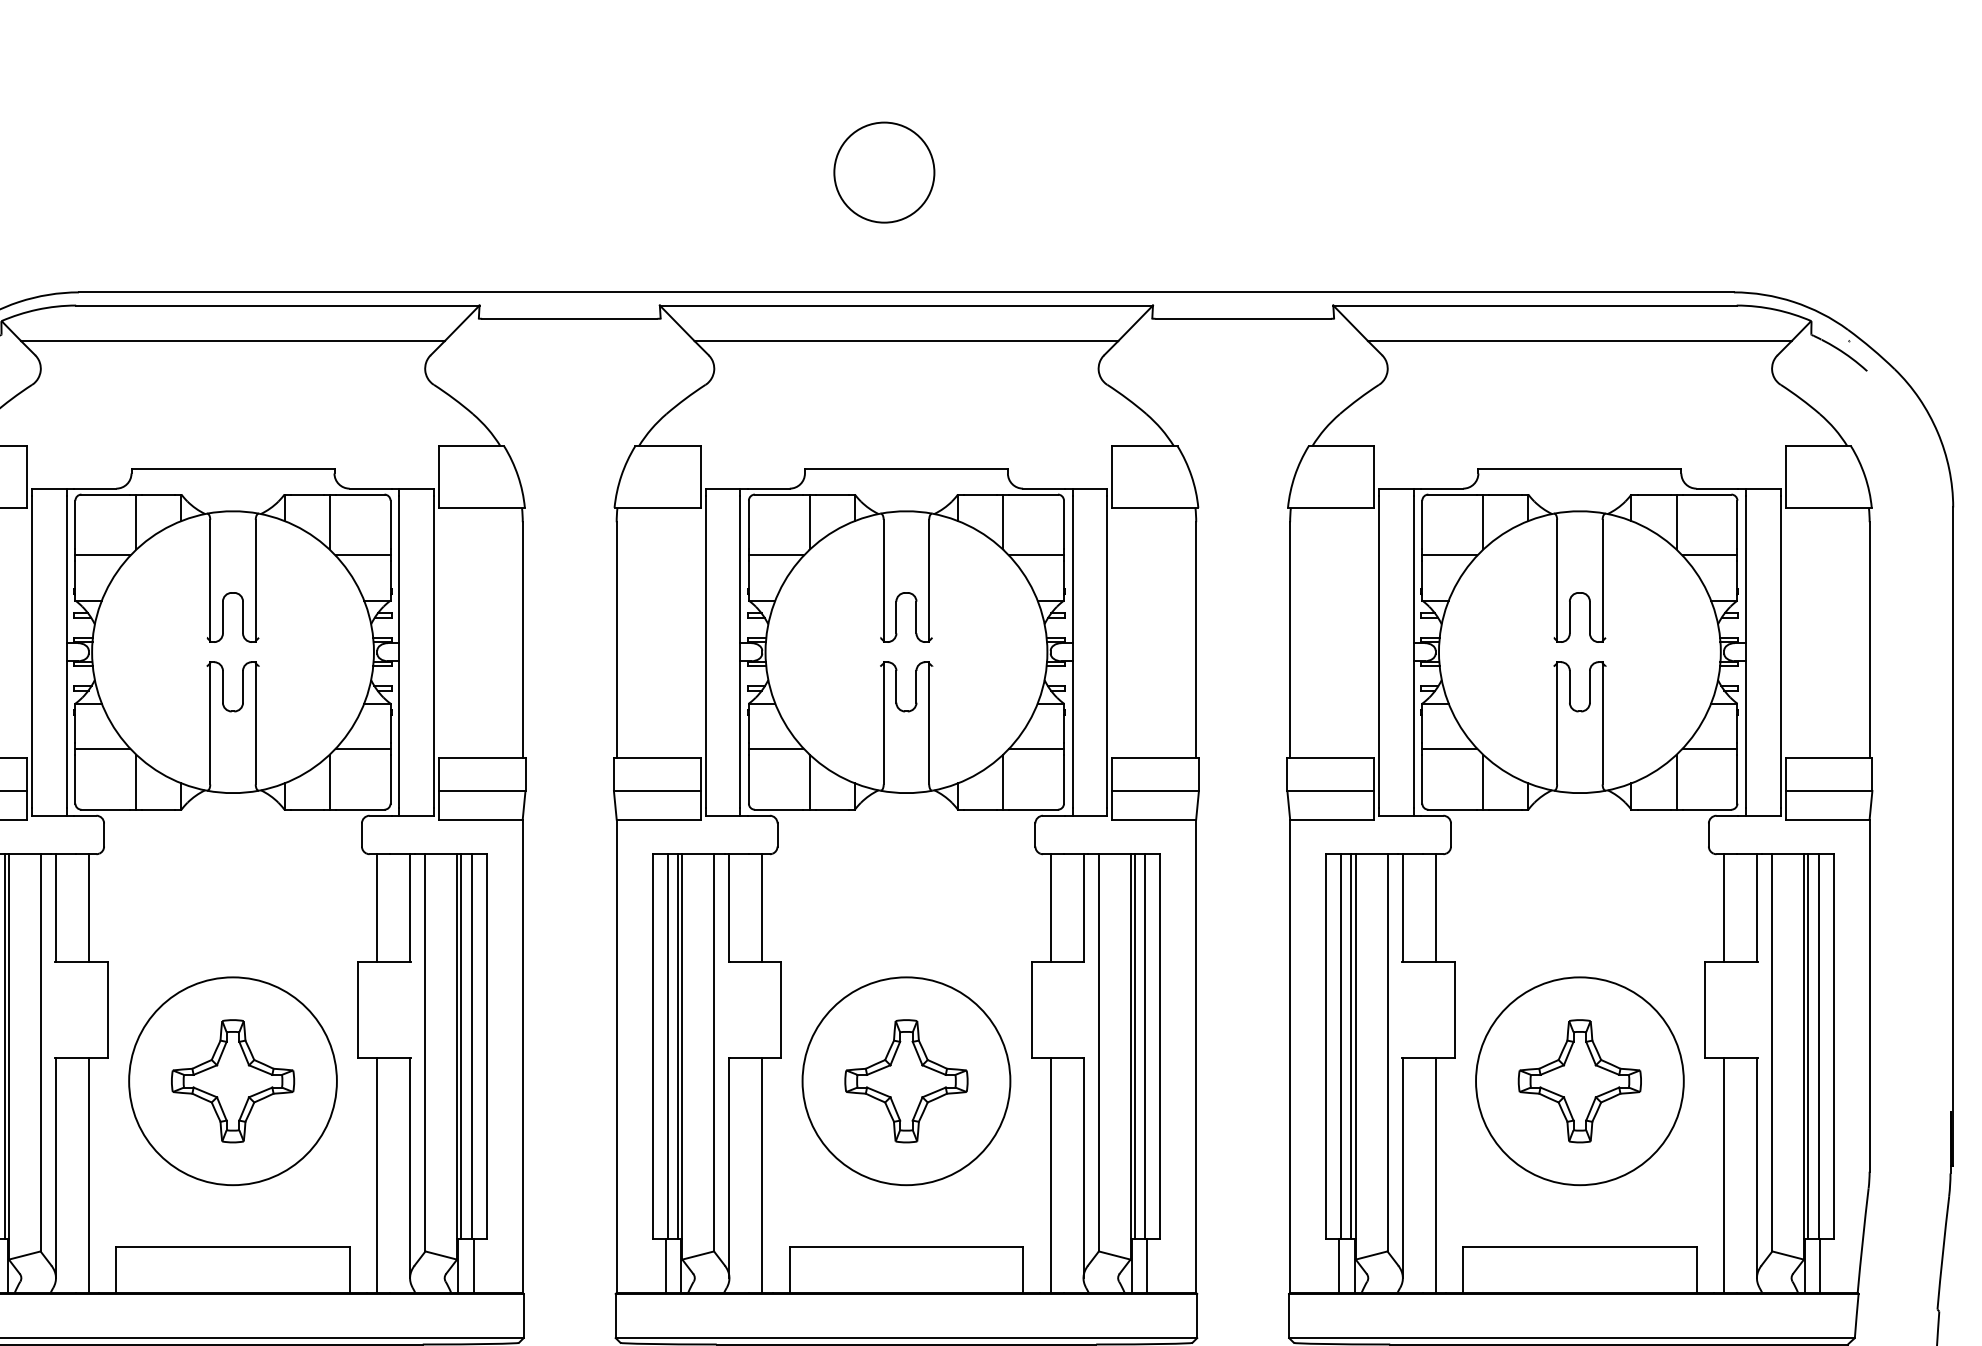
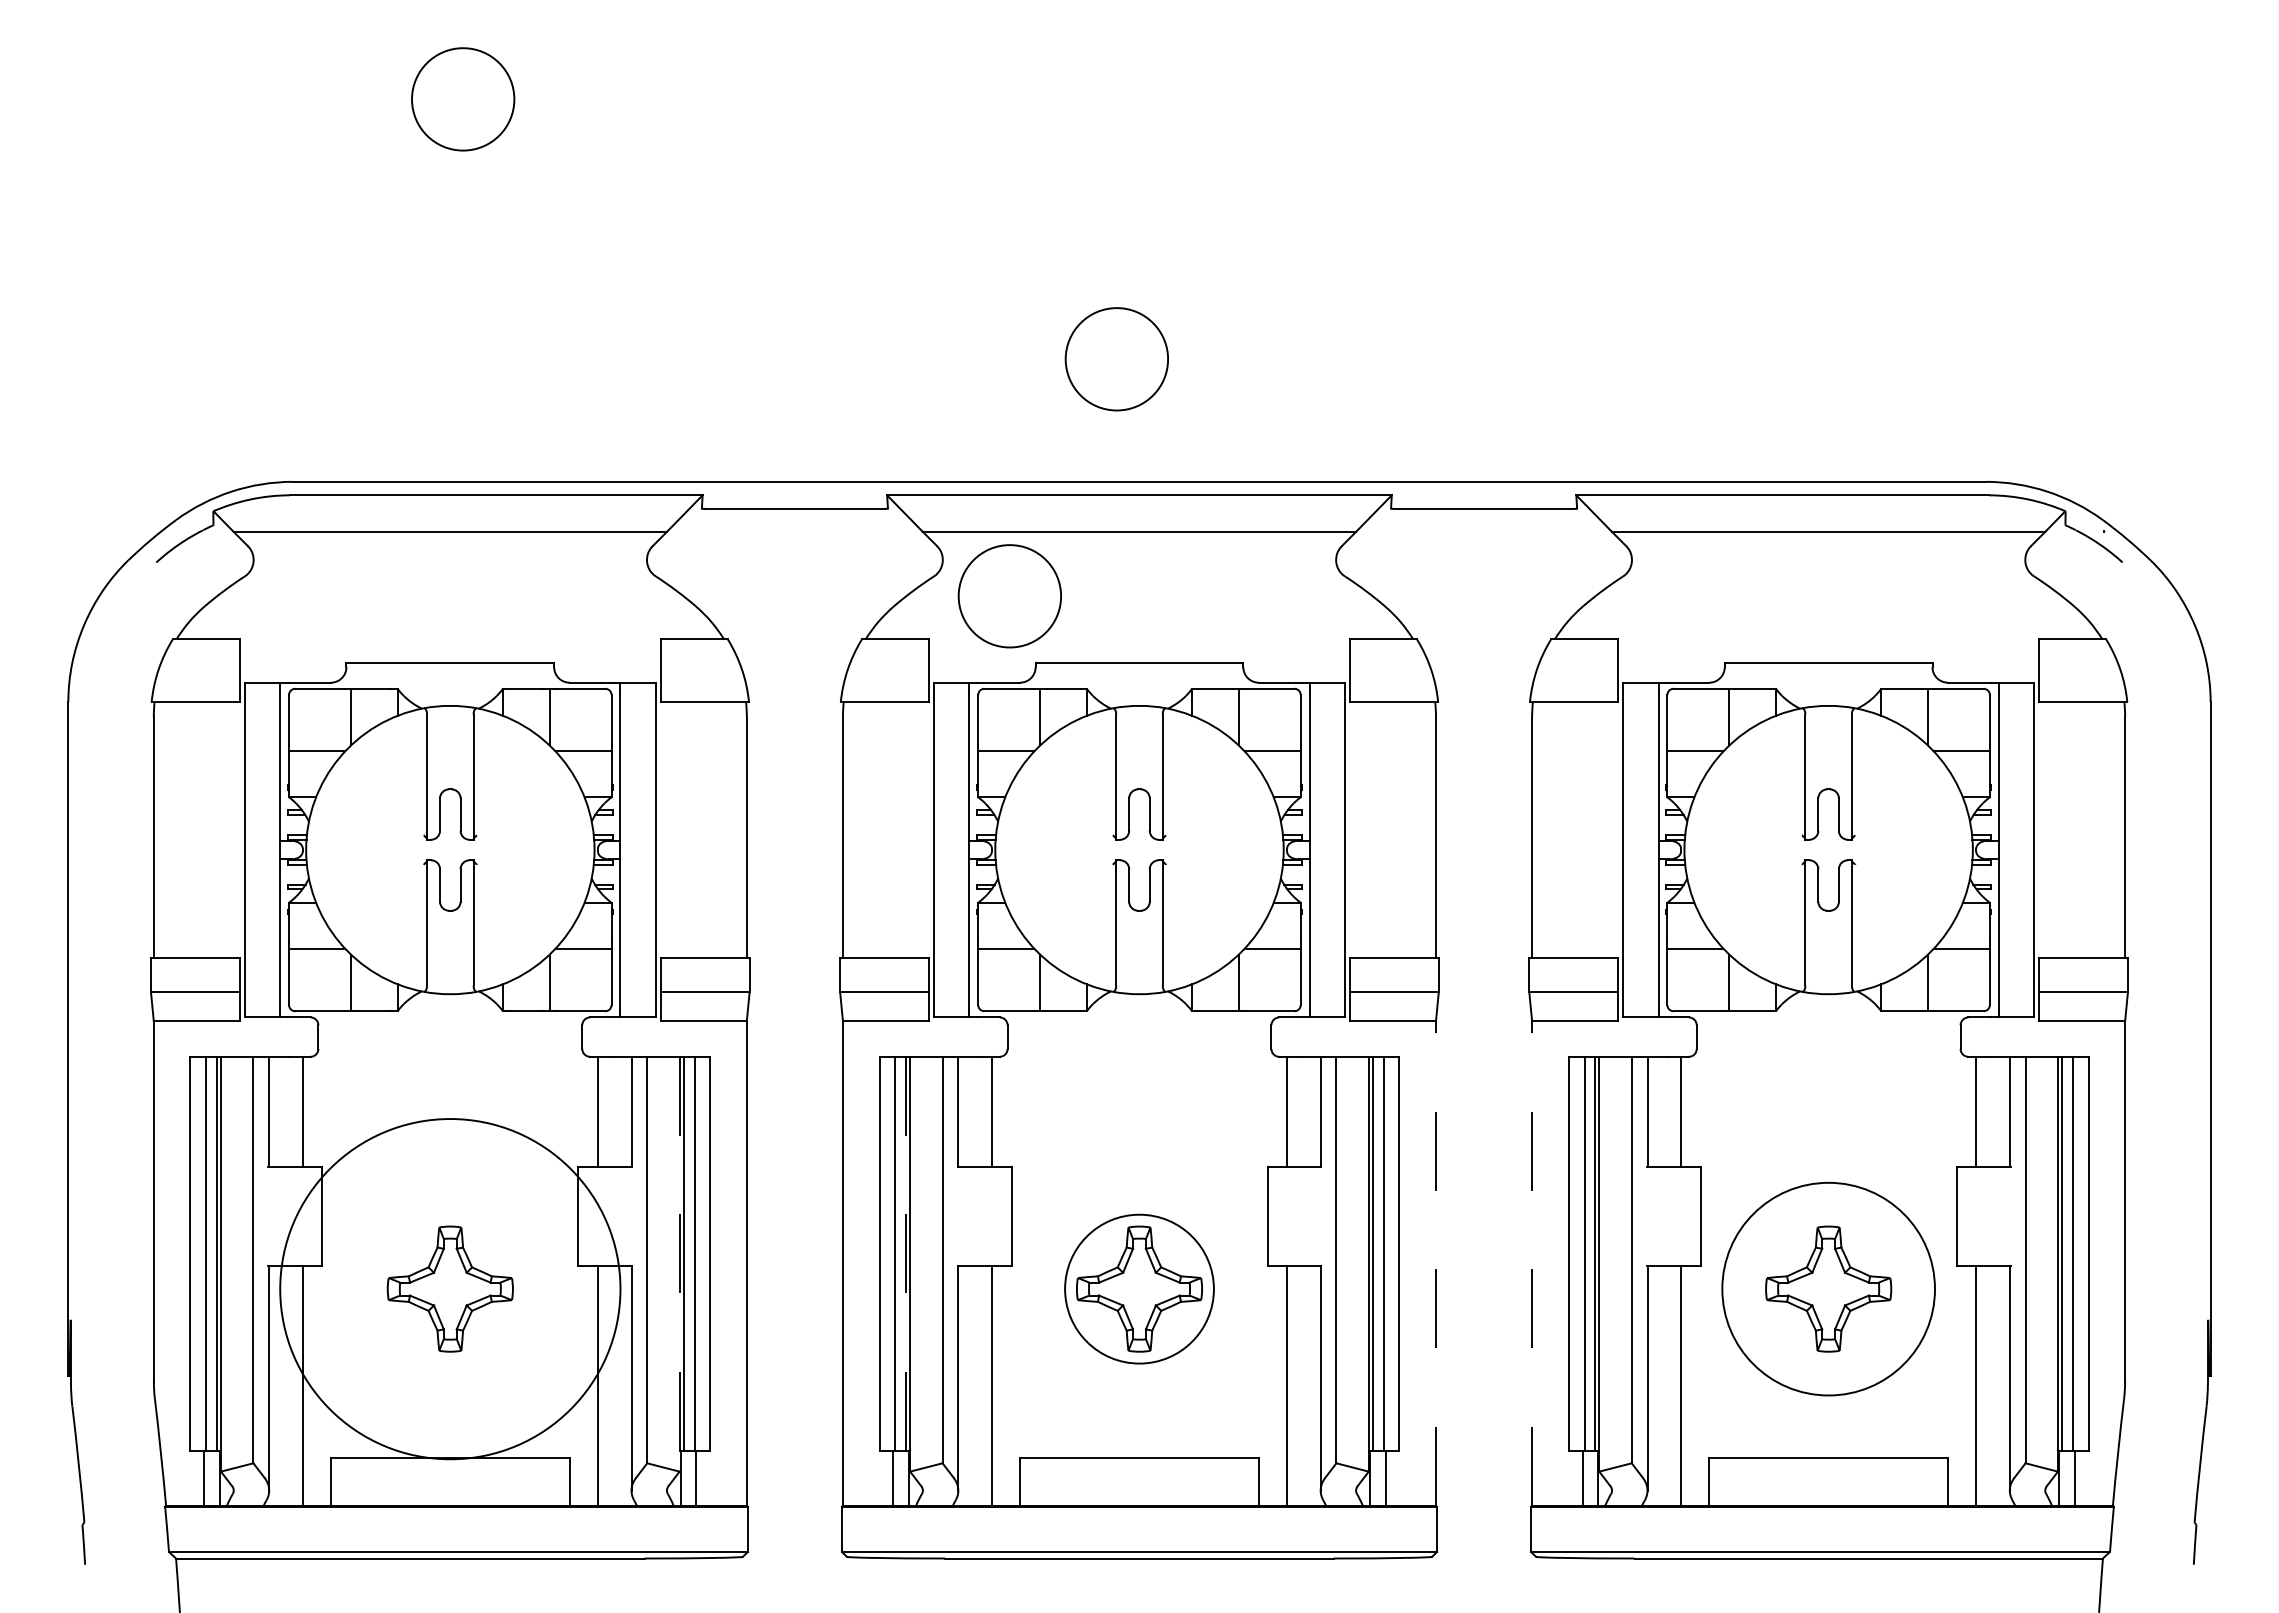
circle: (779, 404) -> (1009, 596), added
line: (677, 1046) -> (905, 1253), solid -> dashed
line: (1195, 1056) -> (1435, 1263), solid -> dashed
line: (1290, 1056) -> (1532, 1263), solid -> dashed
line: (456, 1057) -> (679, 1264), solid -> dashed
circle: (233, 1080) -> (450, 1288), size x1.6
circle: (906, 1080) -> (1139, 1288), size x0.7

